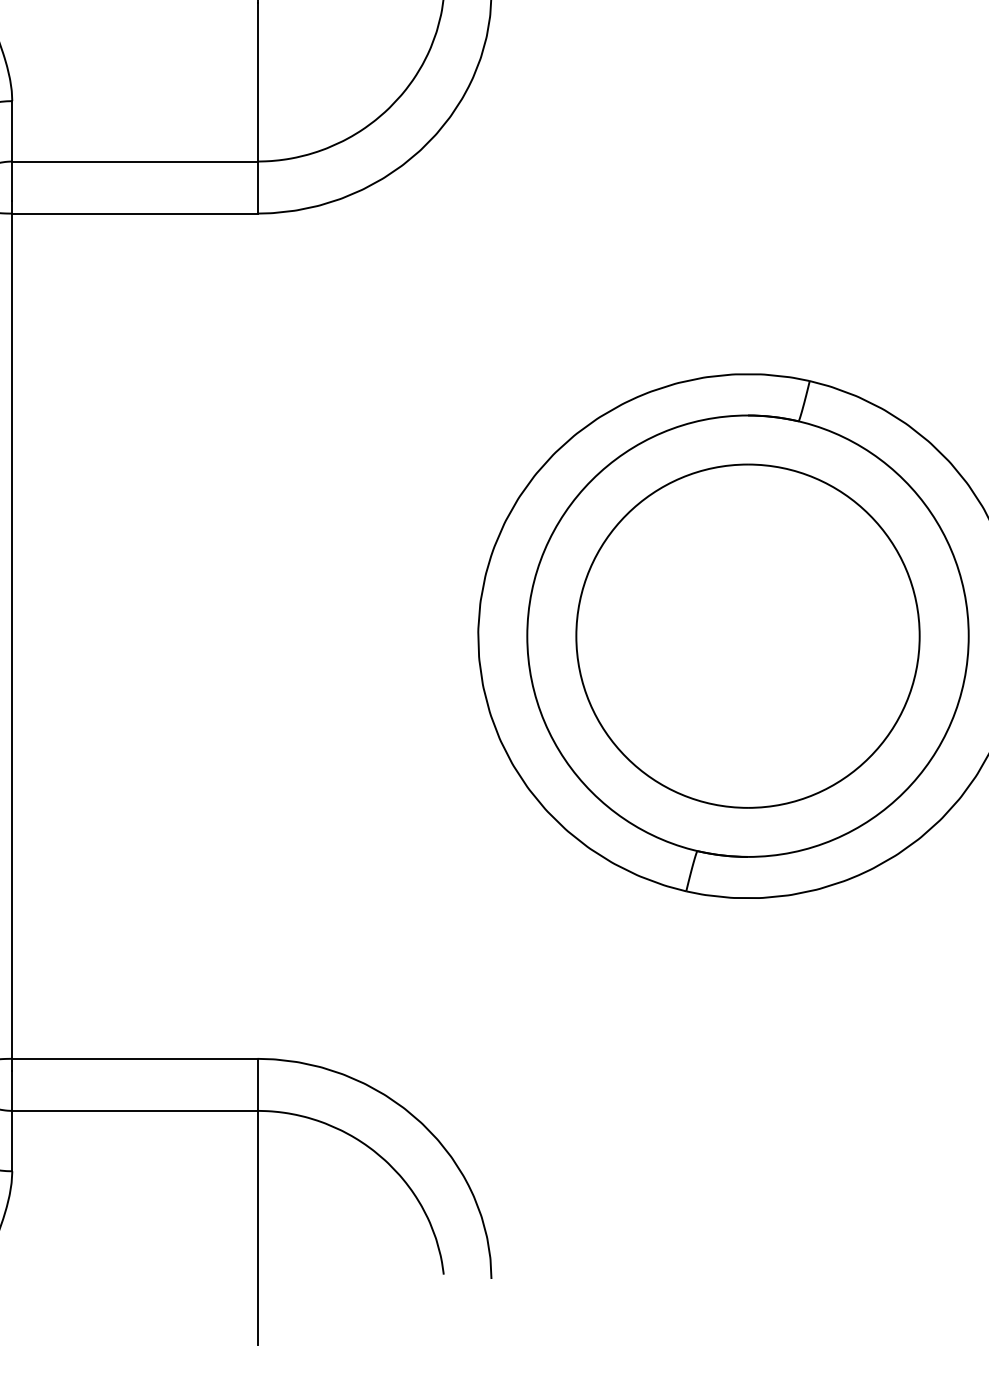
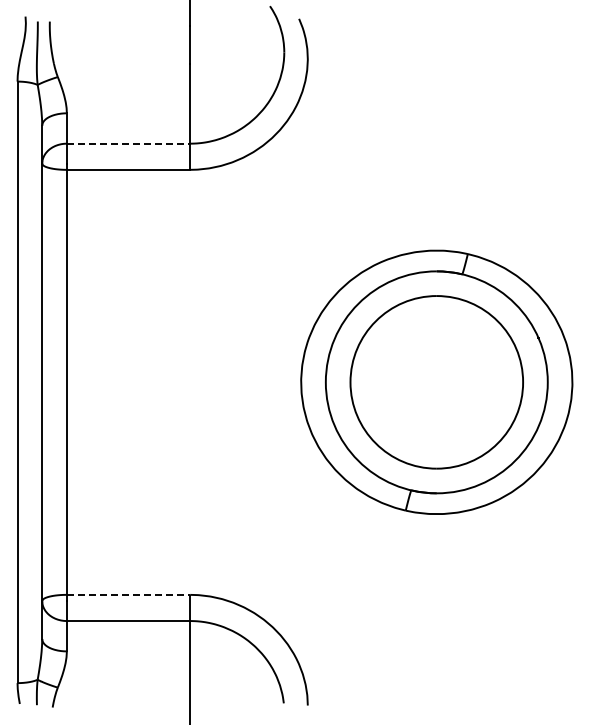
line: (134, 161) -> (128, 143), solid -> dashed
line: (134, 1058) -> (128, 594), solid -> dashed

